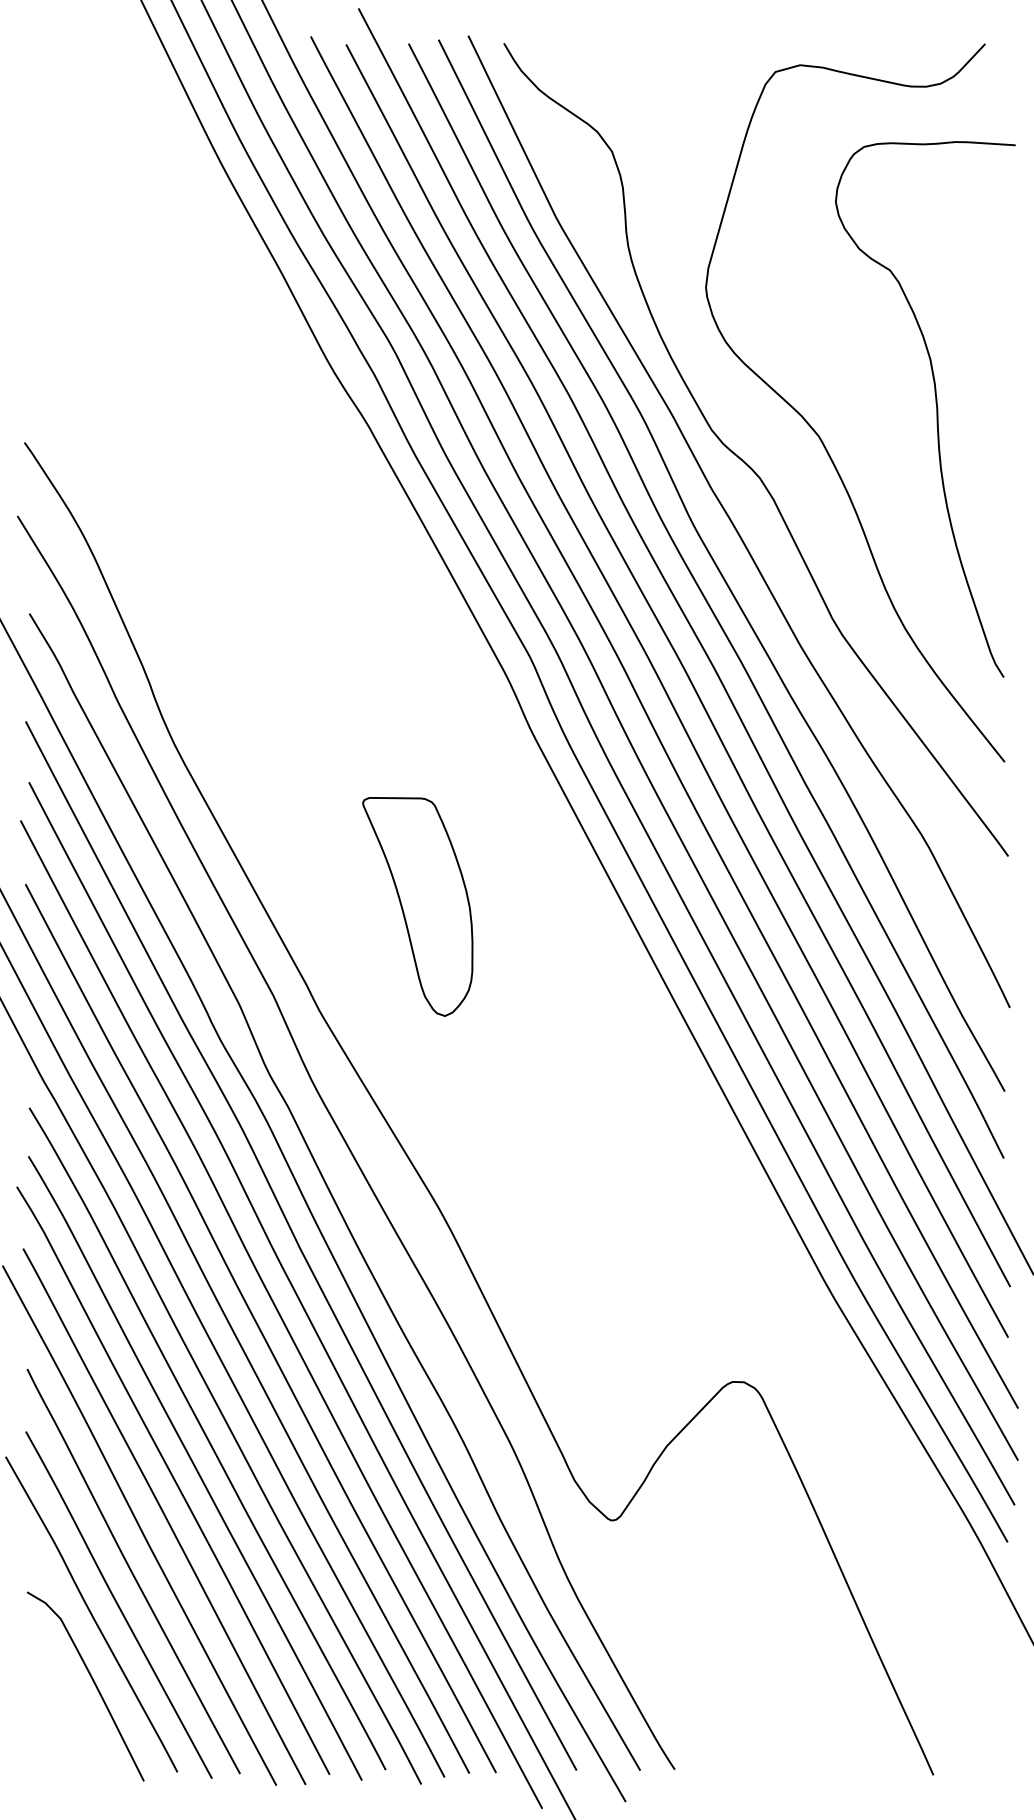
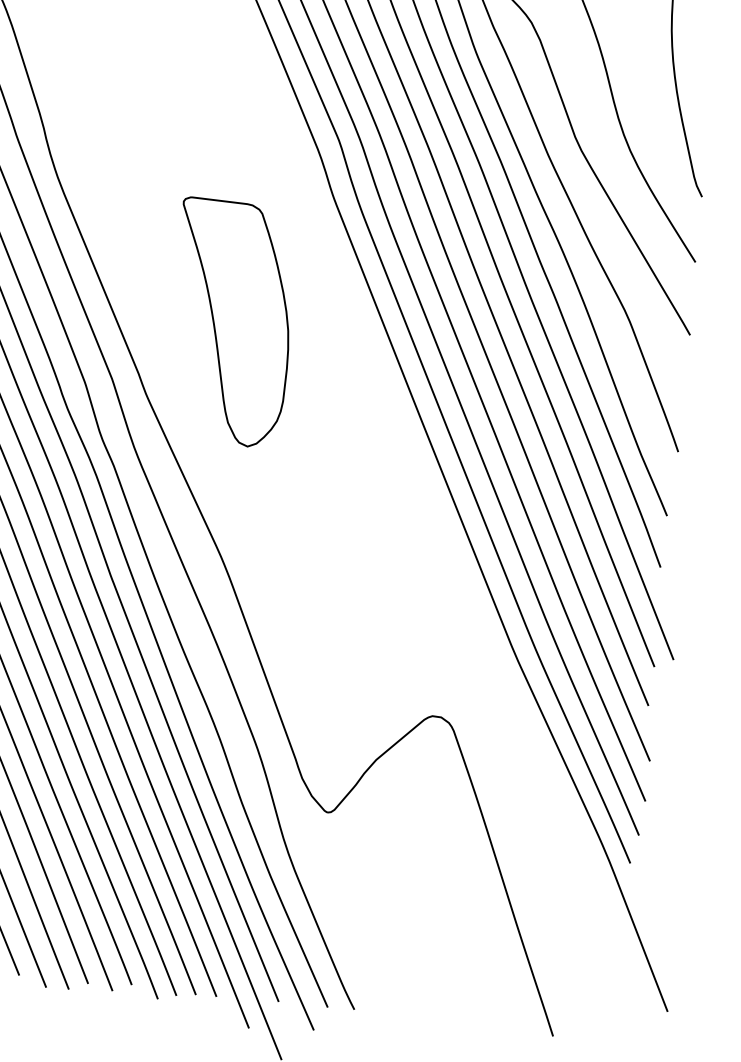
part: (417, 906) -> (230, 322), size x1.43

